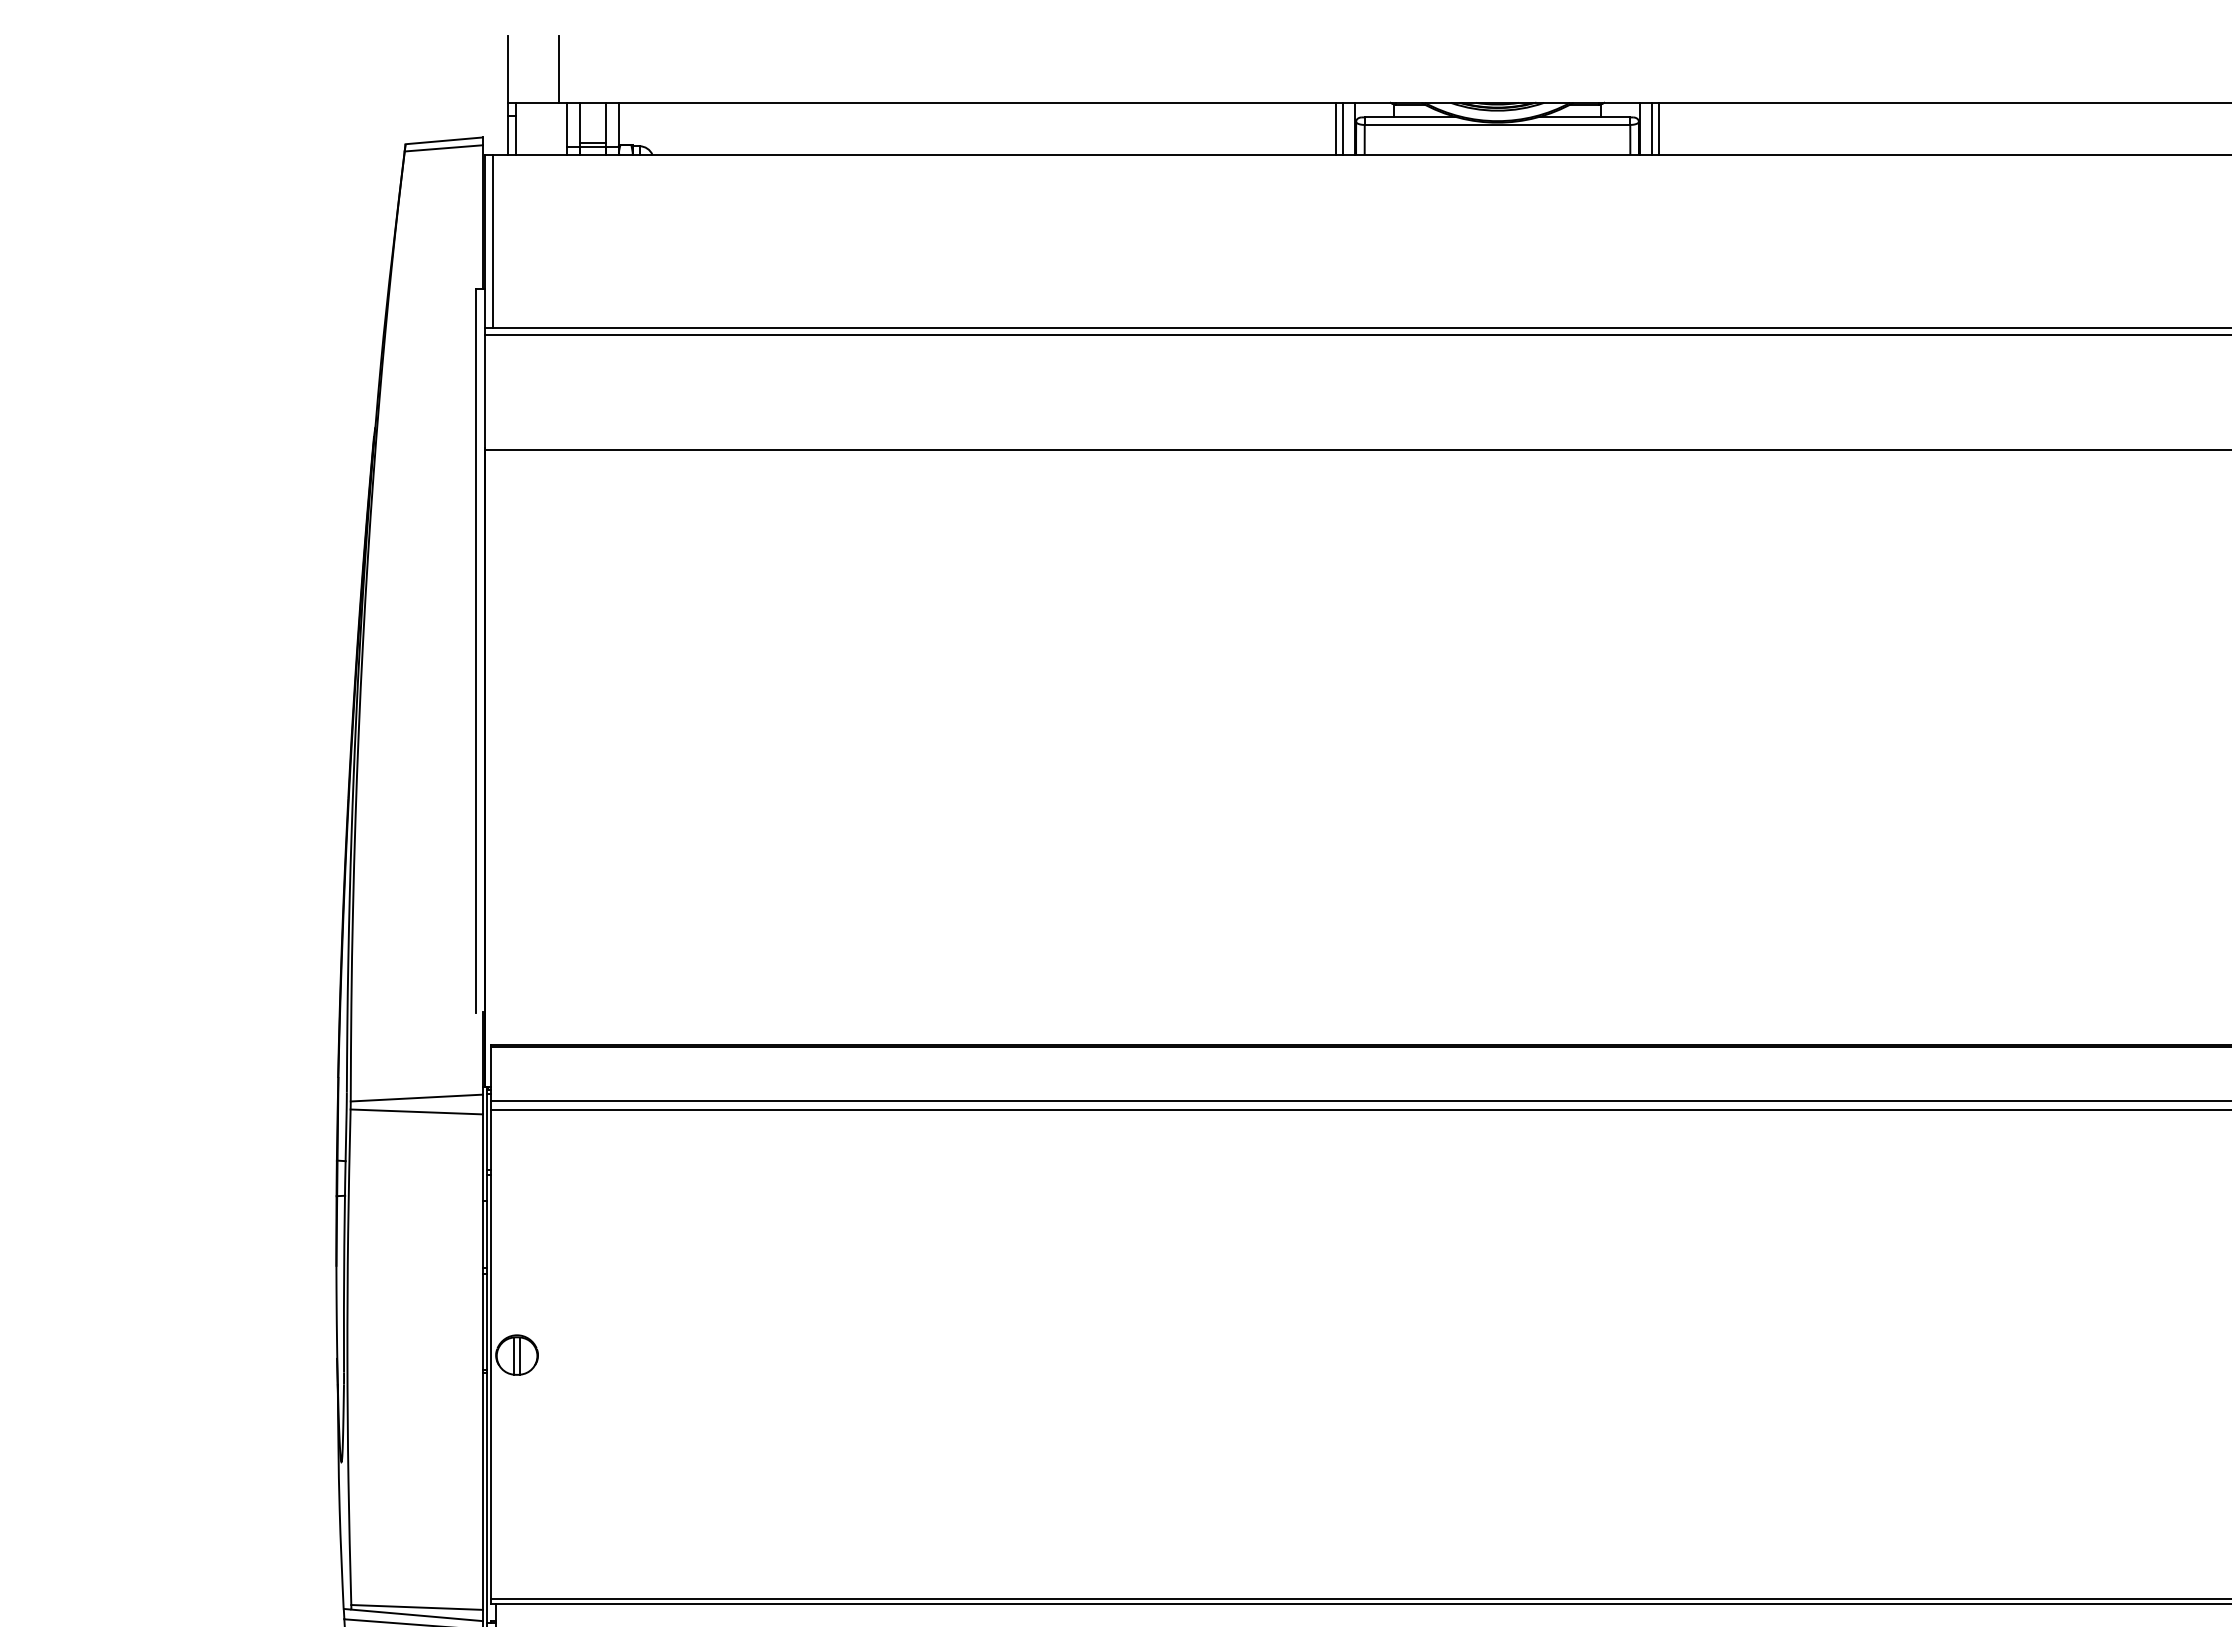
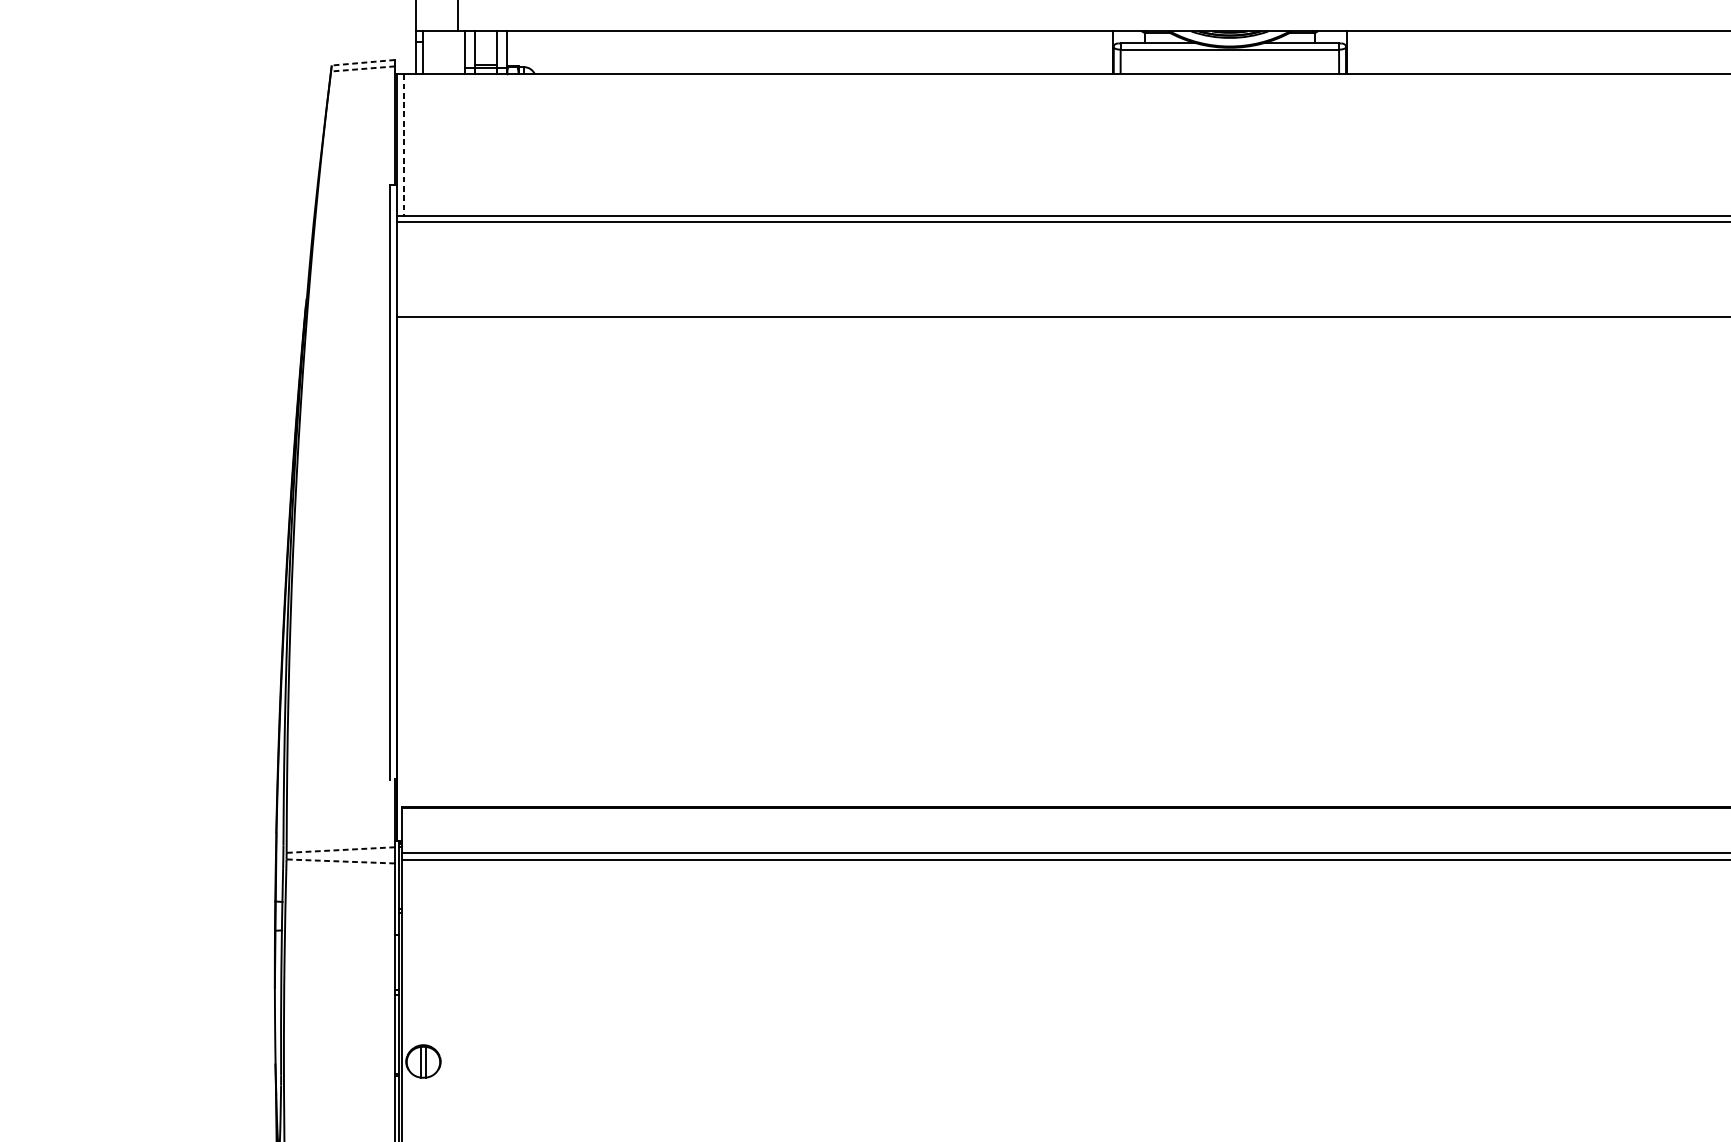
line: (1335, 128) -> (1096, 52), removed
line: (1343, 128) -> (1103, 52), removed
line: (1651, 128) -> (1356, 52), removed
line: (1659, 128) -> (1363, 52), removed
line: (444, 140) -> (363, 62), solid -> dashed
line: (443, 148) -> (362, 69), solid -> dashed
line: (493, 241) -> (404, 145), solid -> dashed
line: (416, 1098) -> (340, 850), solid -> dashed
line: (416, 1111) -> (340, 861), solid -> dashed

